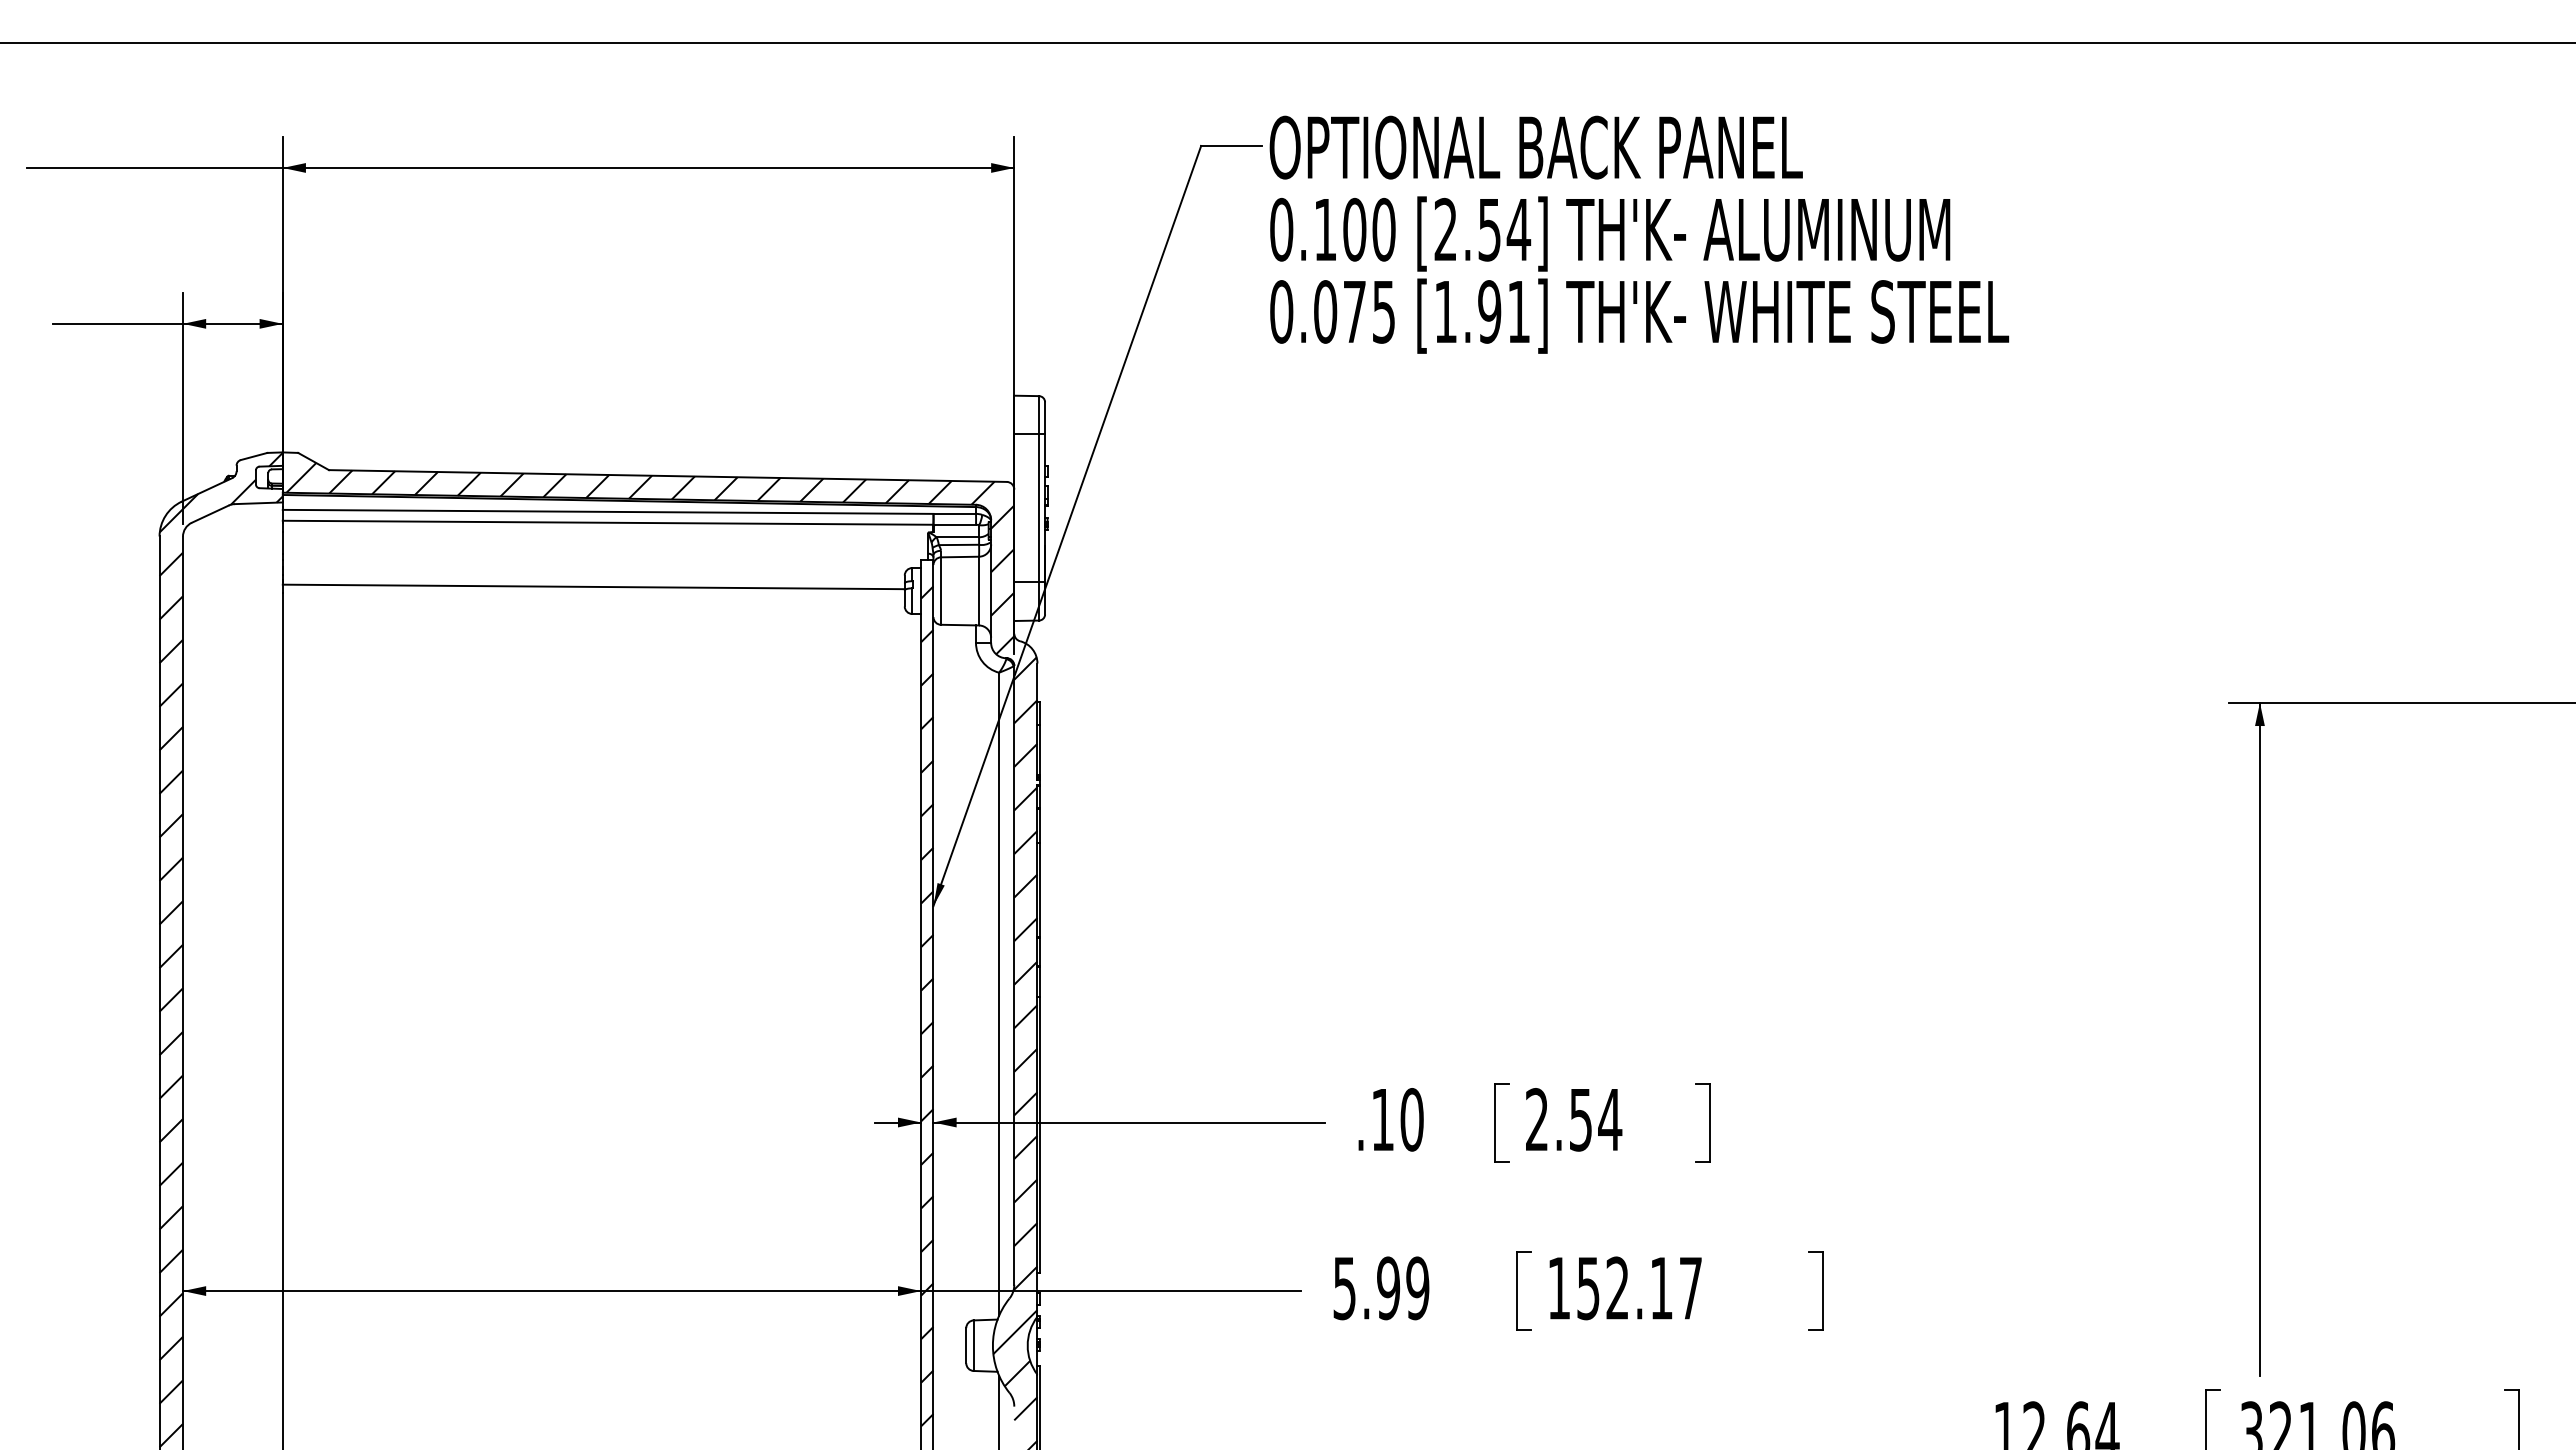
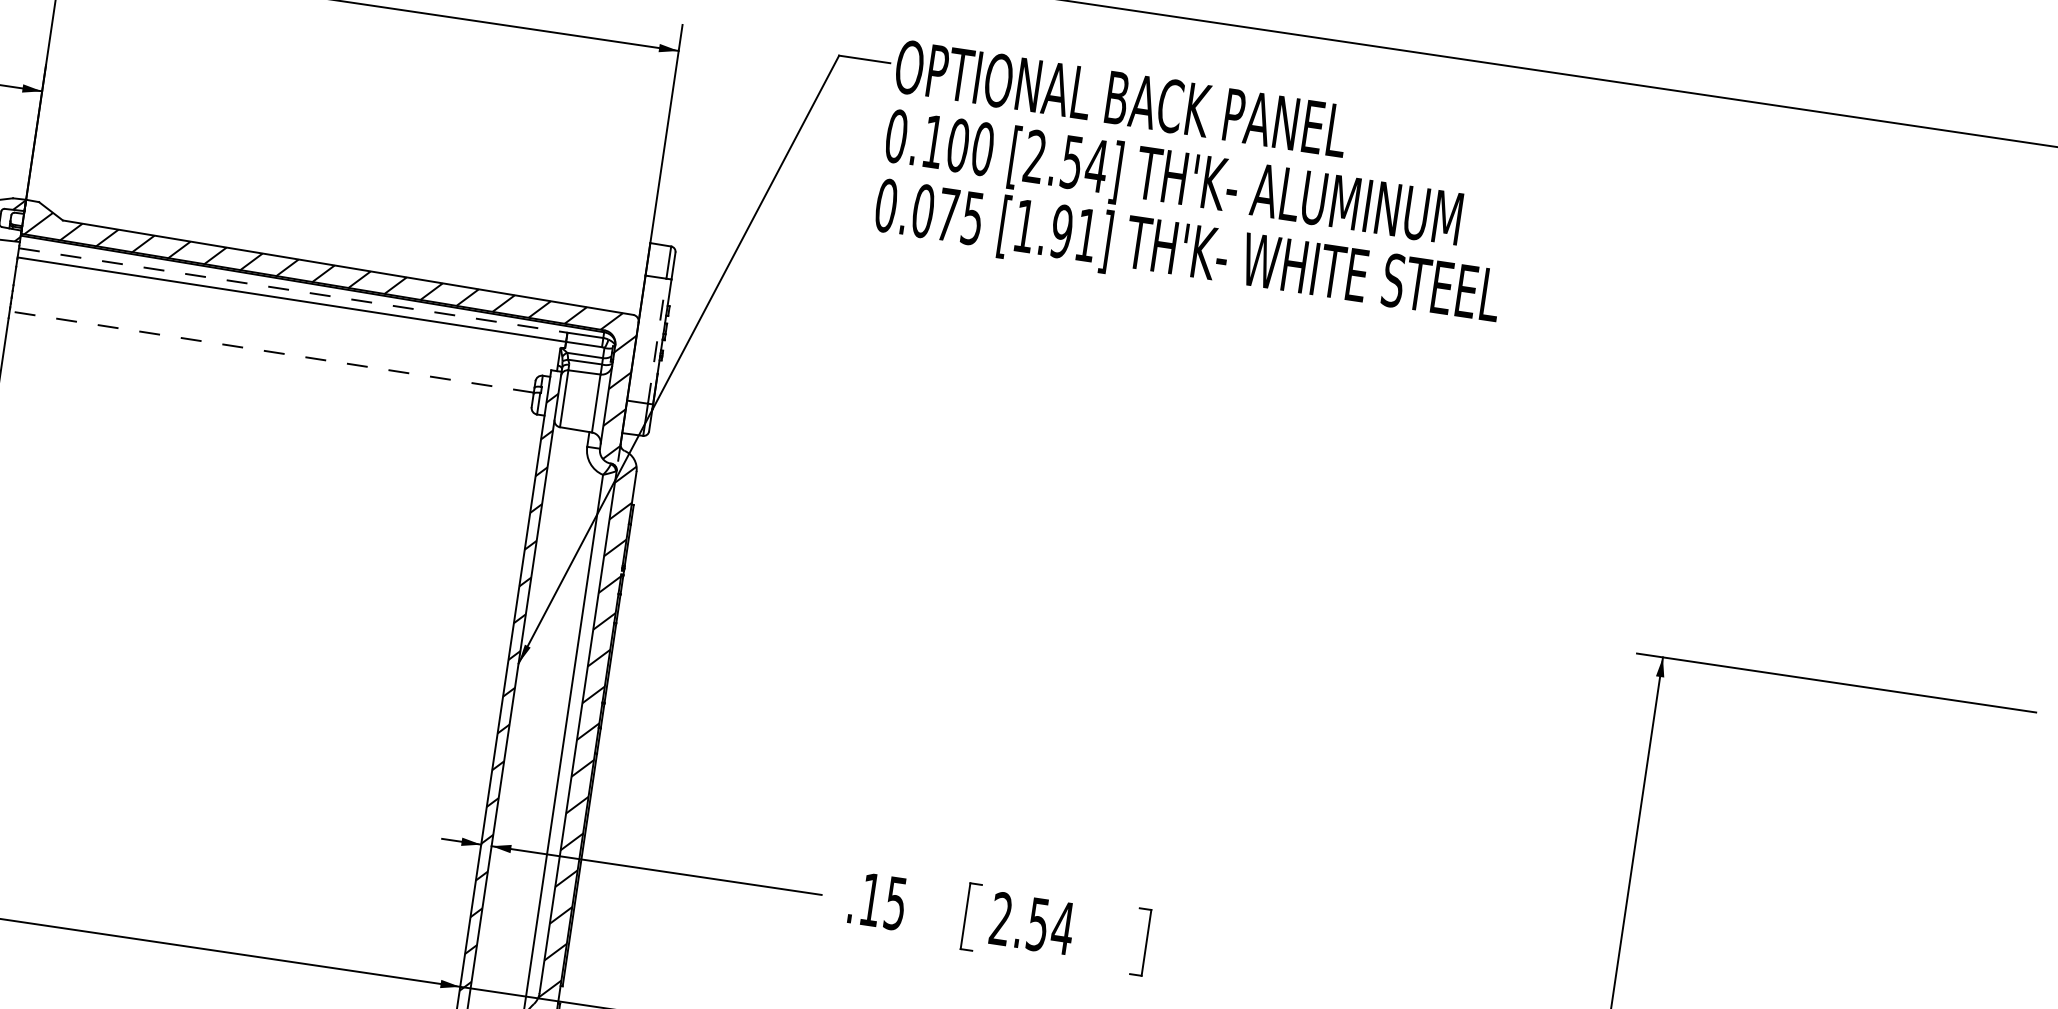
line: (1039, 507) -> (657, 340), solid -> dashed
line: (608, 511) -> (293, 290), solid -> dashed
line: (593, 586) -> (271, 351), solid -> dashed
text: (1411, 1119) -> (895, 903), .10 -> .15

